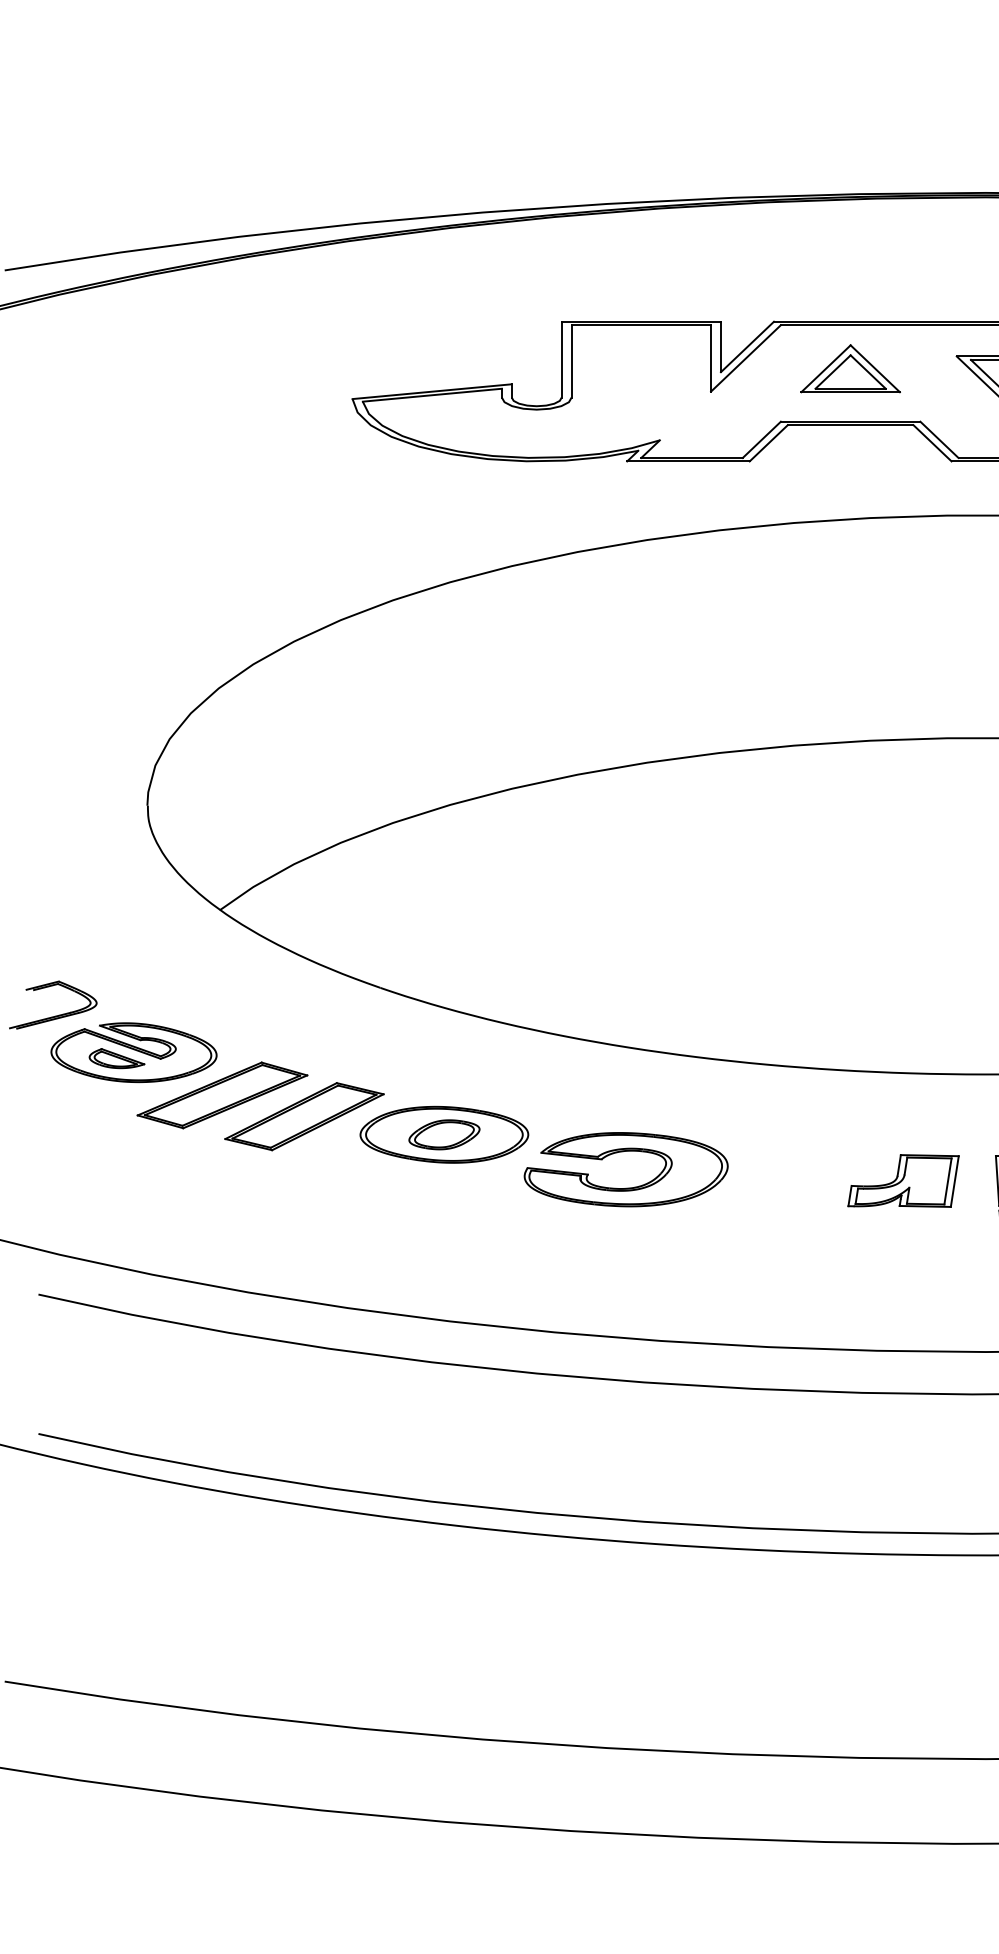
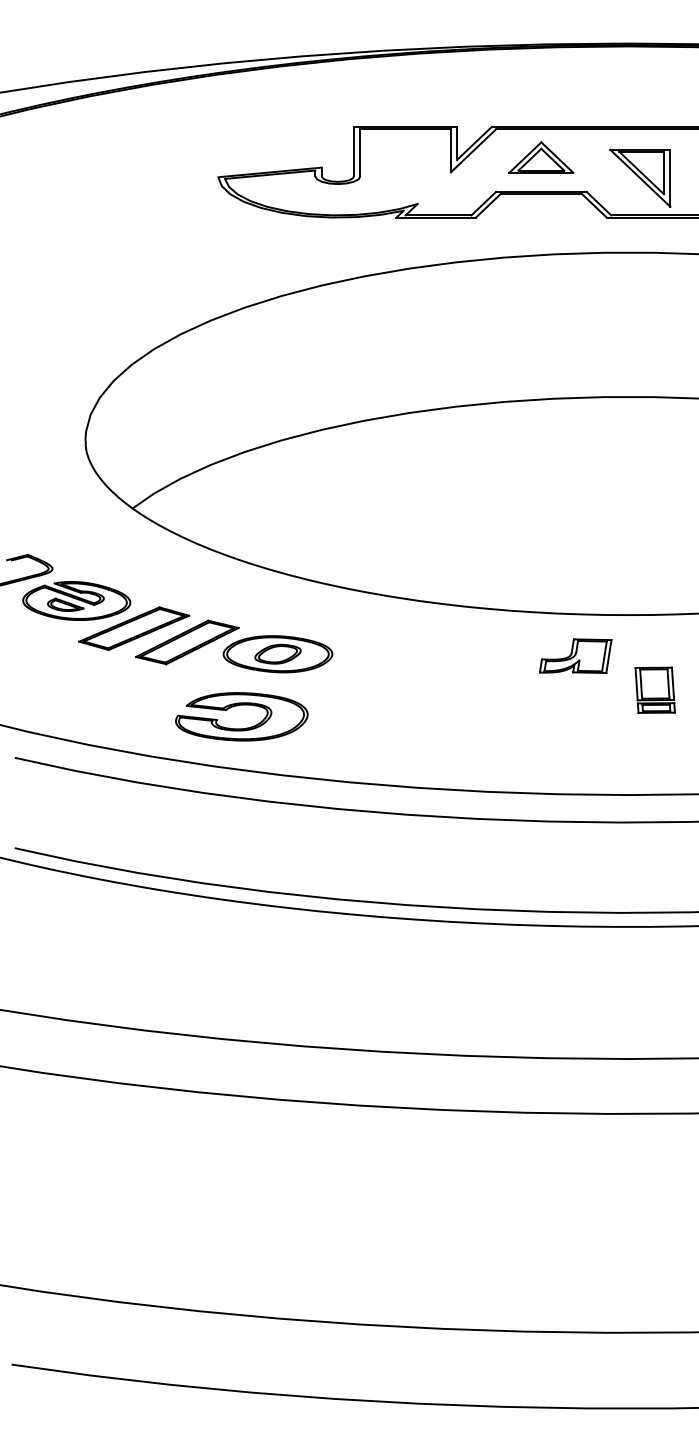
part: (619, 1153) -> (237, 706), moved
part: (903, 1179) -> (575, 655), moved

